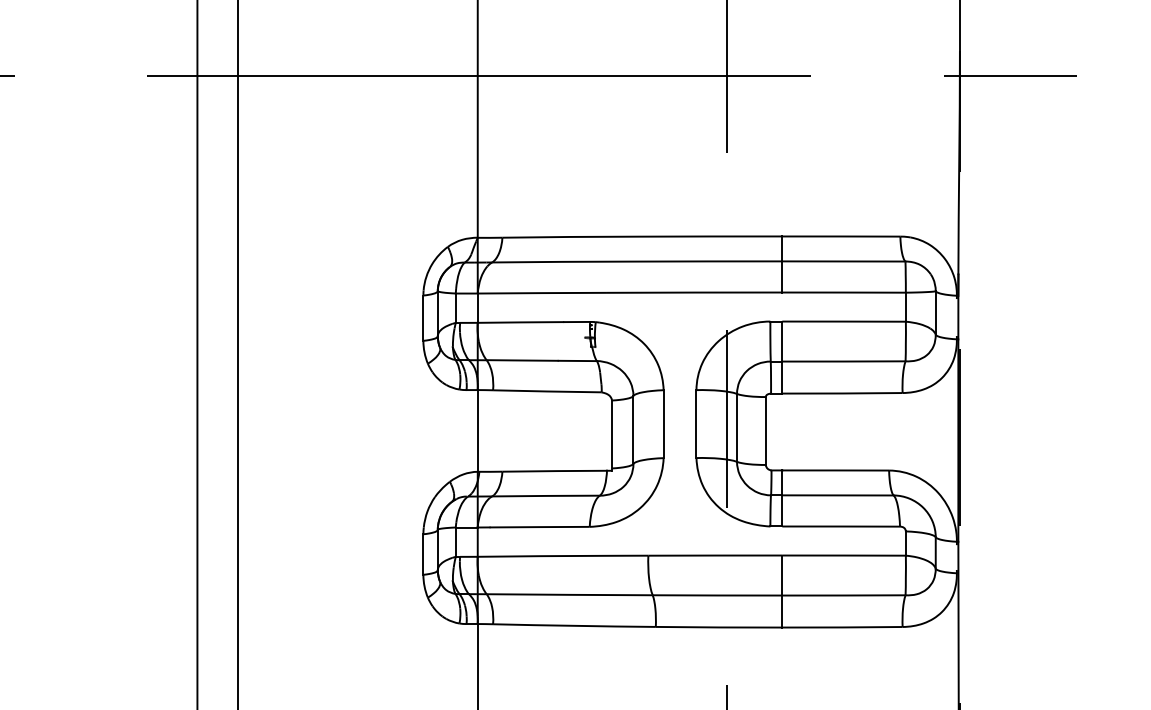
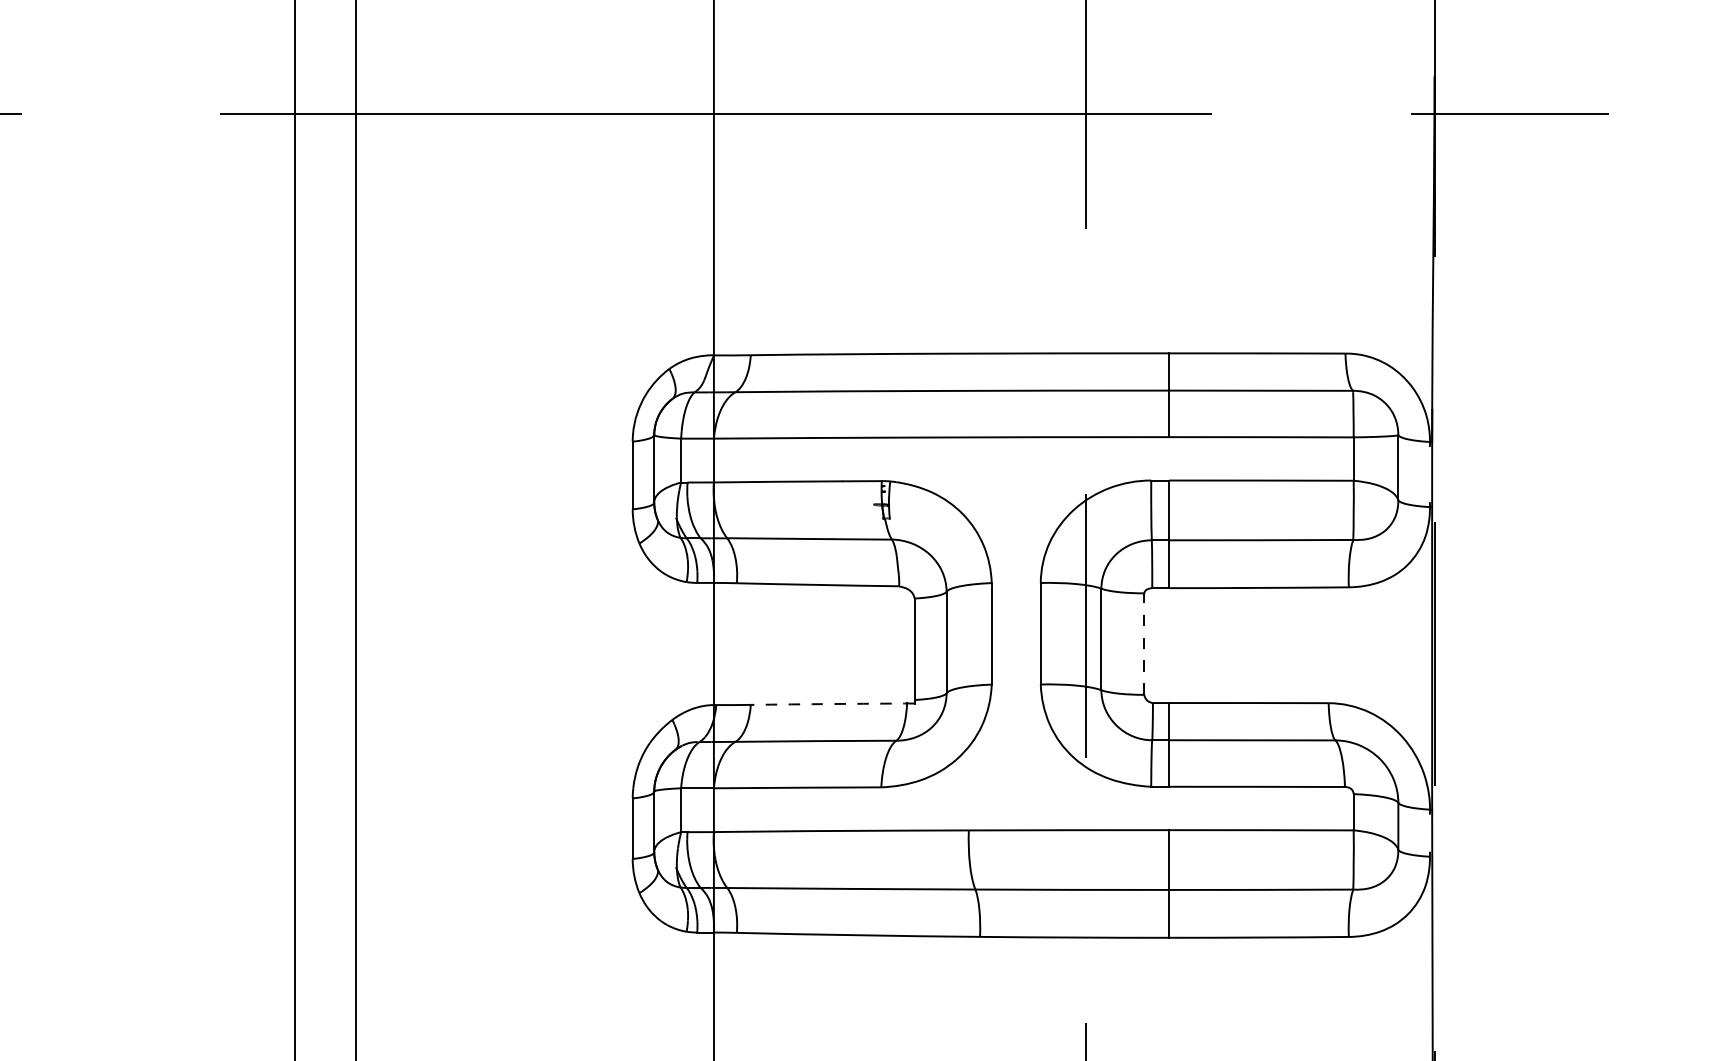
line: (765, 431) -> (1143, 644), solid -> dashed
arc: (557, 471) -> (833, 704), solid -> dashed

